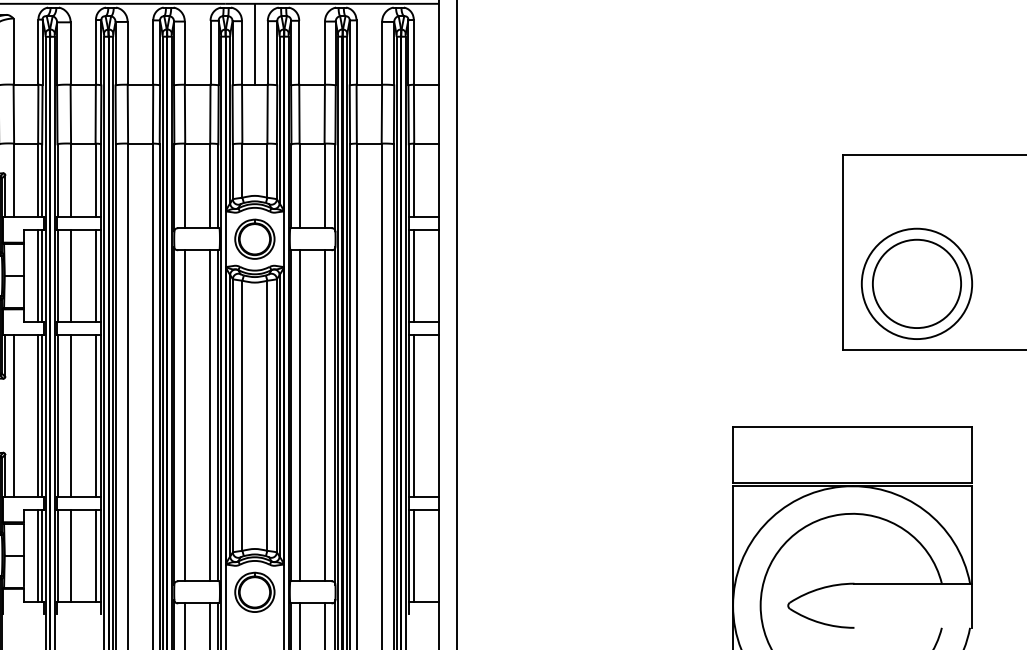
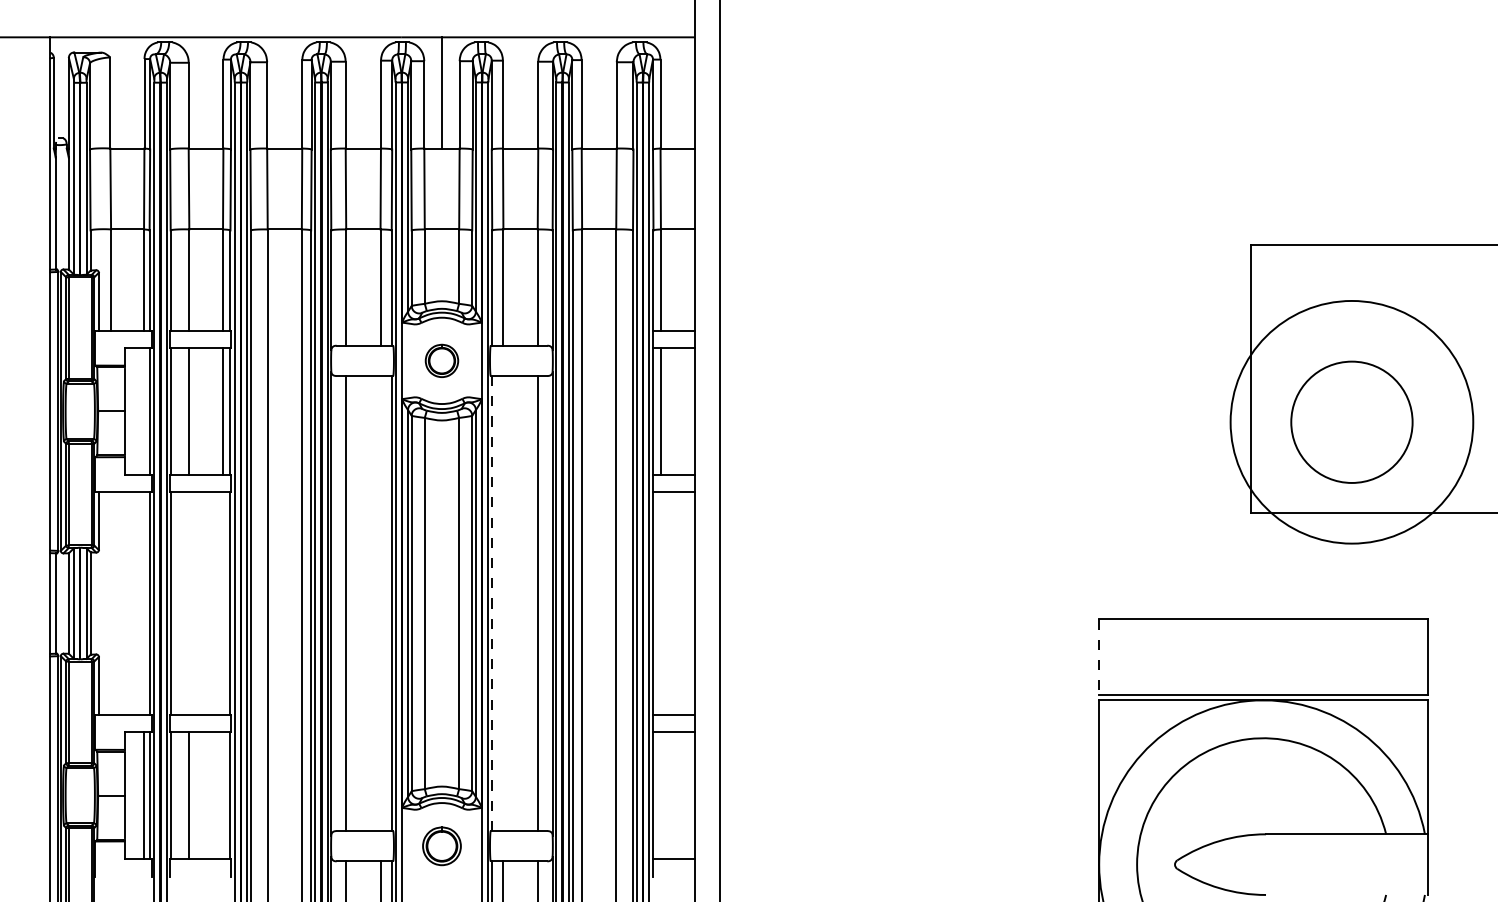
part: (254, 238) -> (441, 360), size x0.6
line: (38, 276) -> (144, 411), removed
circle: (916, 284) -> (1351, 422), size x1.6
line: (14, 415) -> (111, 603), removed
line: (38, 415) -> (144, 603), removed
line: (71, 415) -> (189, 603), removed
line: (95, 415) -> (223, 603), removed
line: (210, 415) -> (380, 603), removed
line: (291, 415) -> (492, 603), solid -> dashed
line: (299, 415) -> (503, 603), removed
line: (413, 415) -> (660, 603), removed
line: (733, 455) -> (1099, 657), solid -> dashed
line: (95, 555) -> (223, 795), removed
line: (413, 555) -> (660, 795), removed
part: (254, 592) -> (441, 846), size x0.7

